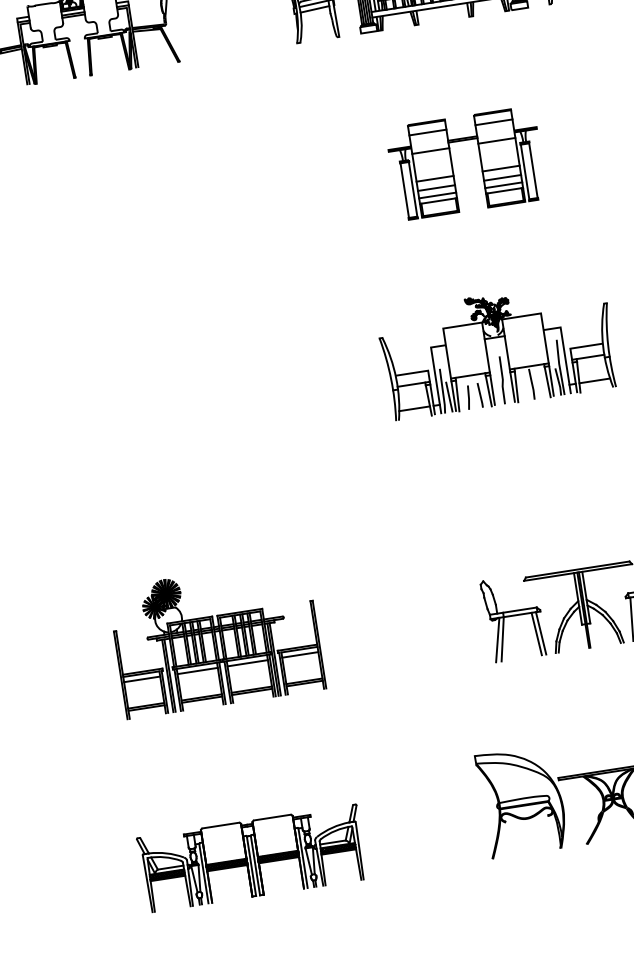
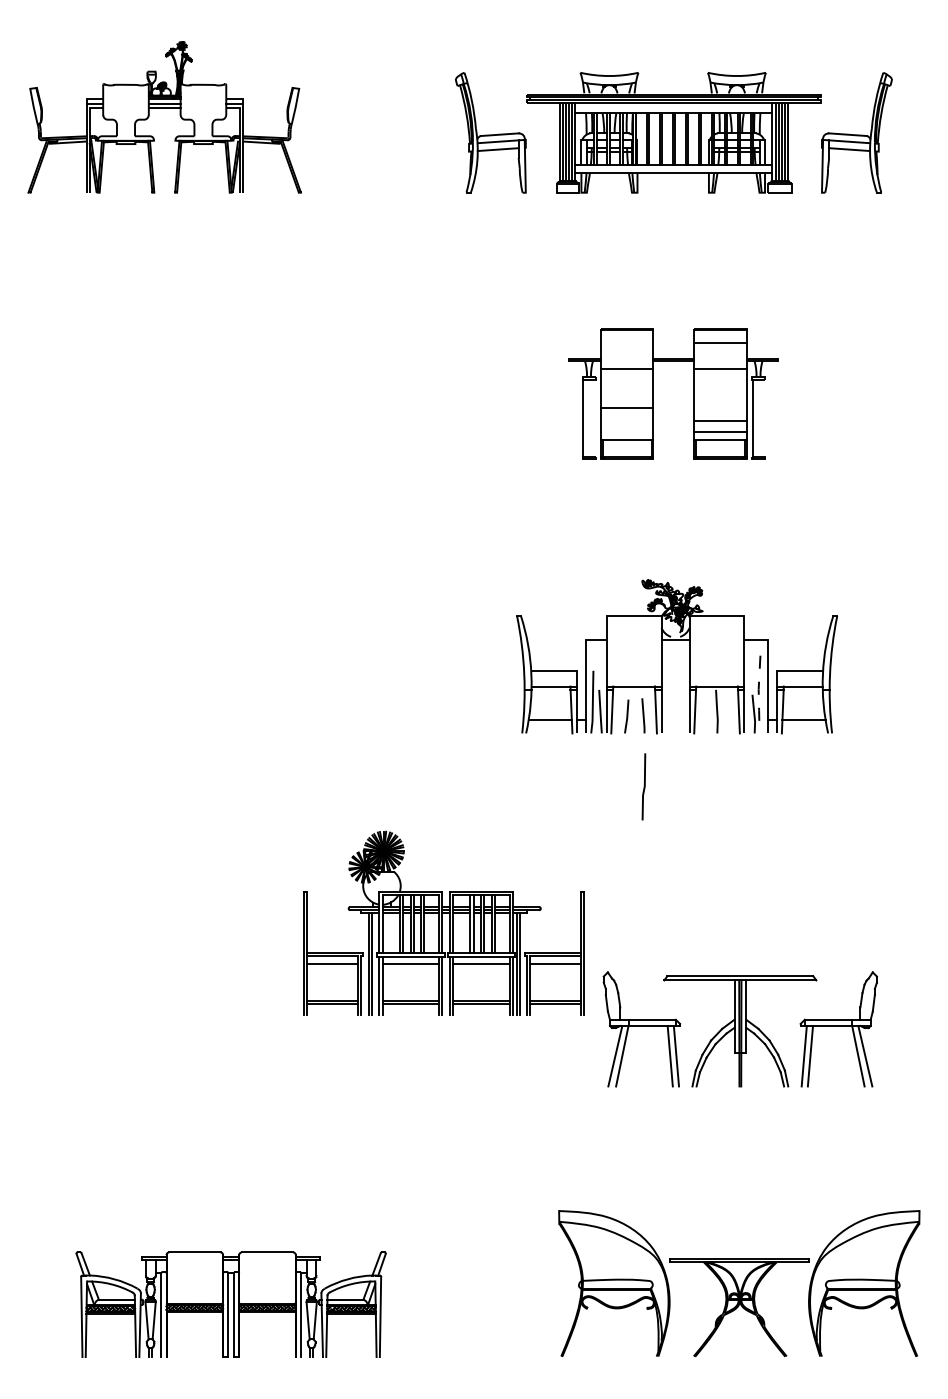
line: (428, 132) -> (627, 343), removed
line: (501, 168) -> (720, 408), removed
line: (533, 170) -> (764, 417), removed
line: (412, 188) -> (594, 417), removed
line: (436, 188) -> (627, 421), removed
line: (437, 195) -> (627, 431), removed
line: (559, 368) -> (758, 695), solid -> dashed
line: (501, 380) -> (643, 786), moved
part: (216, 638) -> (443, 922), moved

